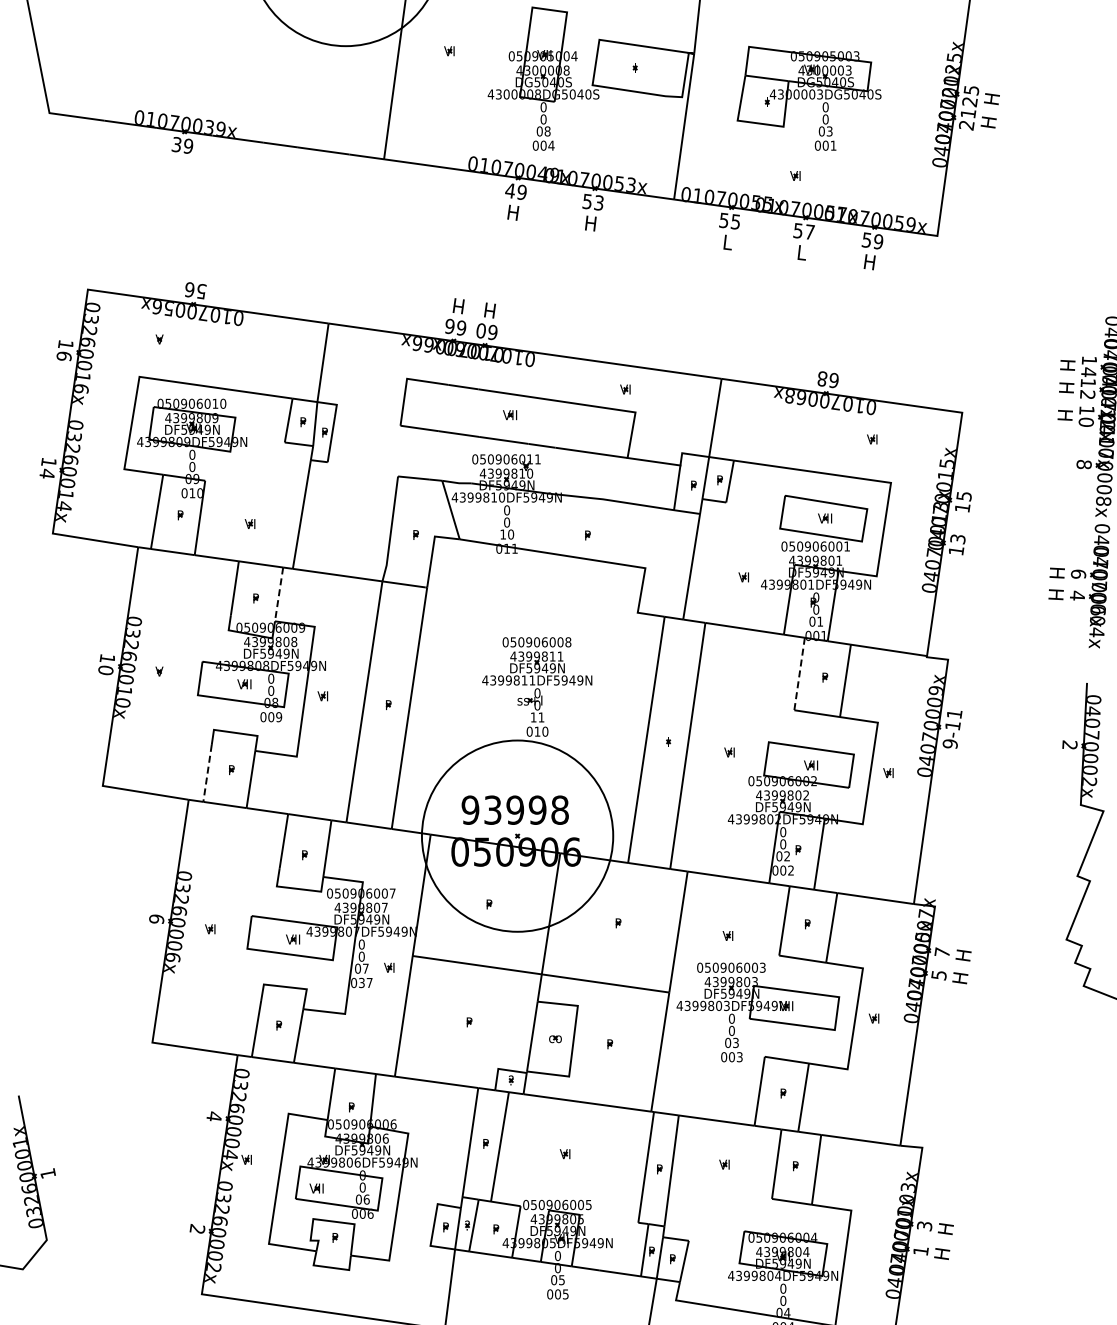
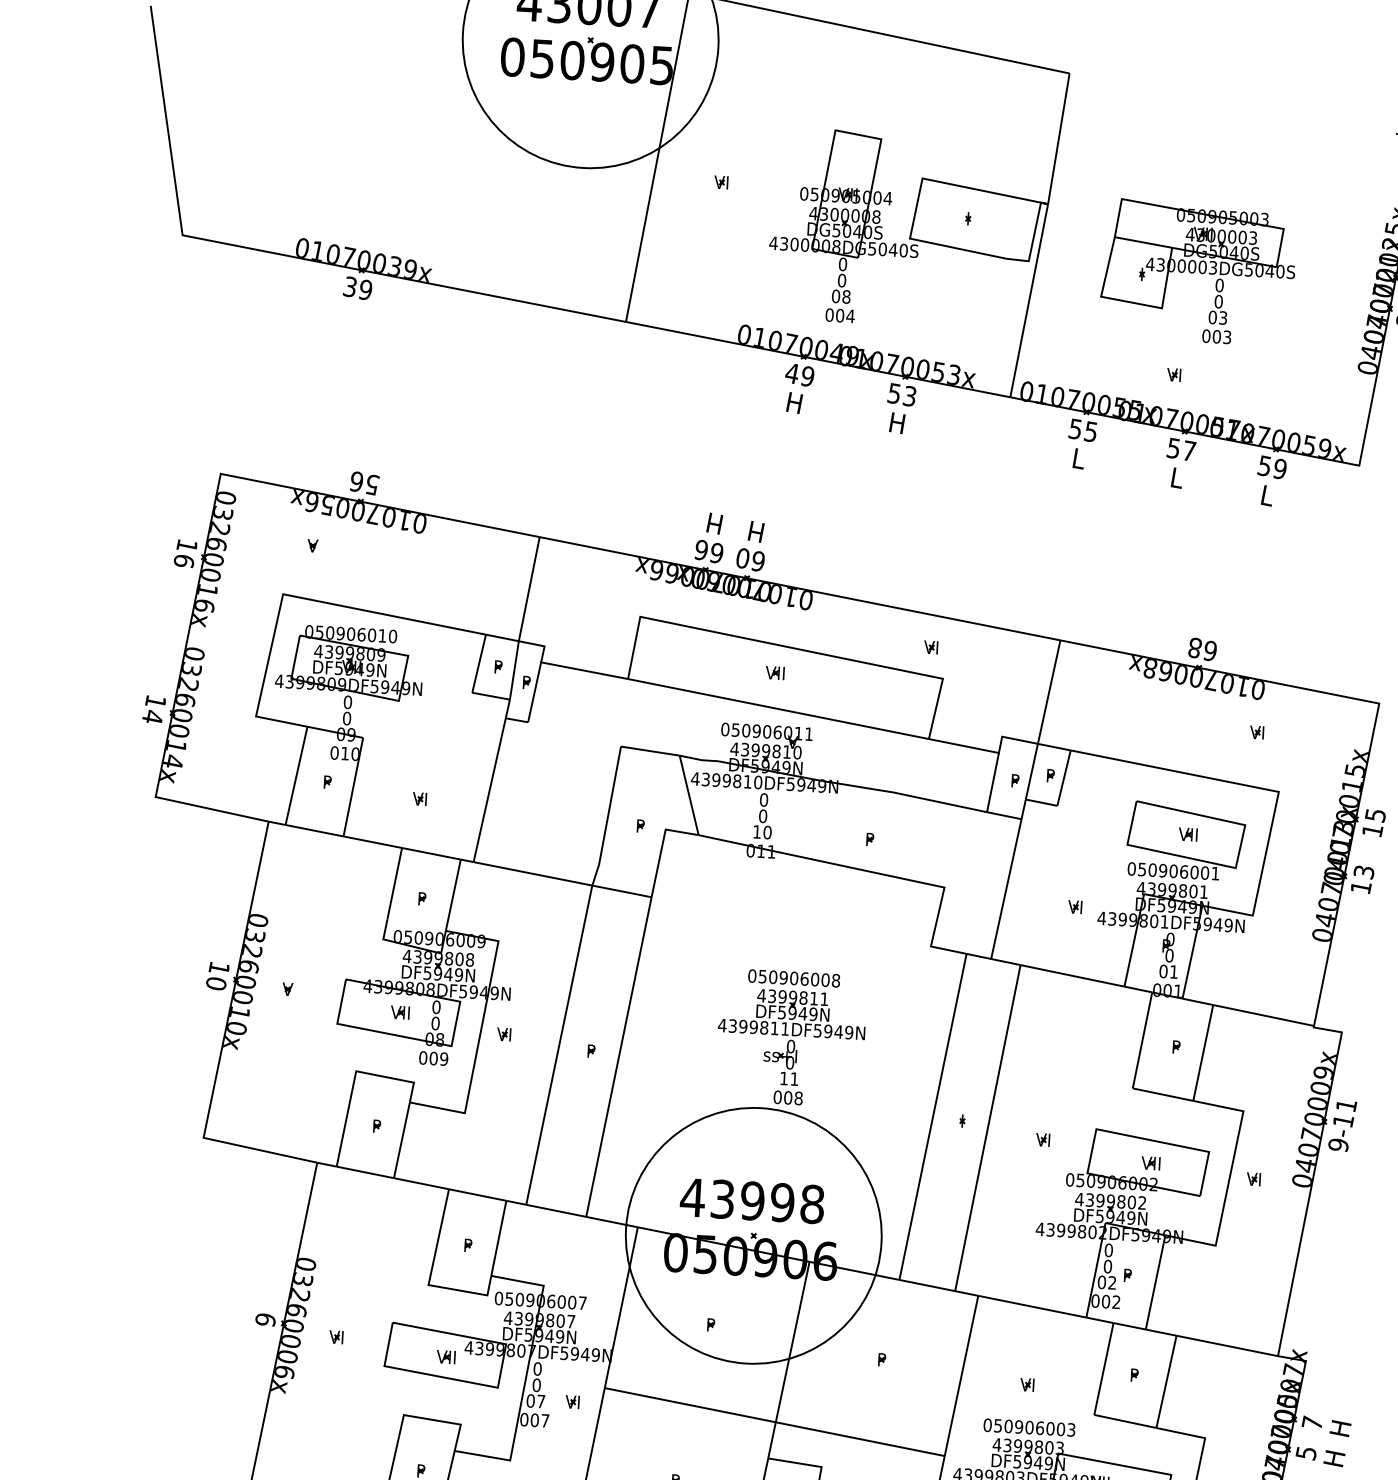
text: (833, 145) -> (1227, 337), 001 -> 003
text: (869, 261) -> (1266, 494), H -> L
line: (367, 420) -> (584, 669), added
line: (279, 594) -> (453, 895), dashed -> solid
line: (799, 674) -> (1142, 1041), dashed -> solid
text: (541, 731) -> (793, 1097), 010 -> 008
line: (207, 773) -> (344, 1129), dashed -> solid
text: (470, 809) -> (692, 1196), 93998 -> 43998
text: (361, 983) -> (534, 1420), 037 -> 007

